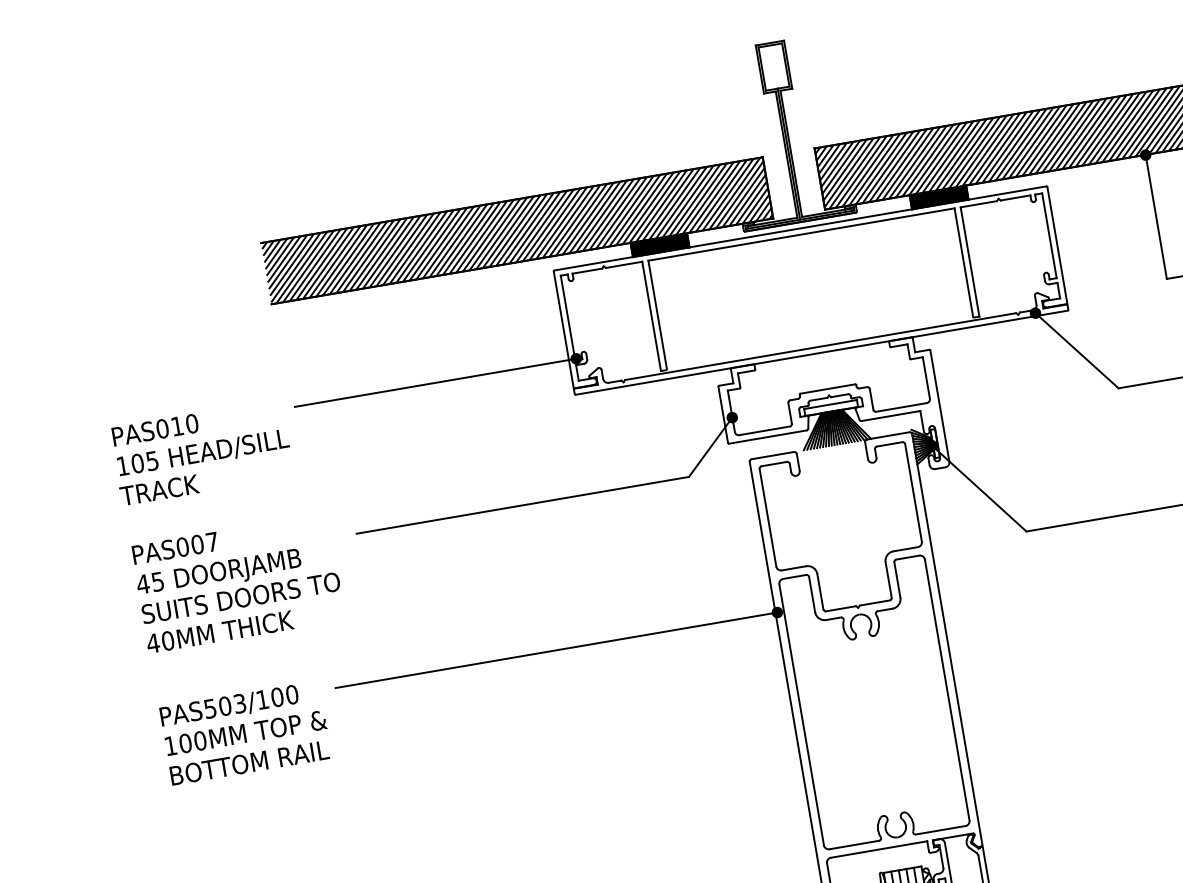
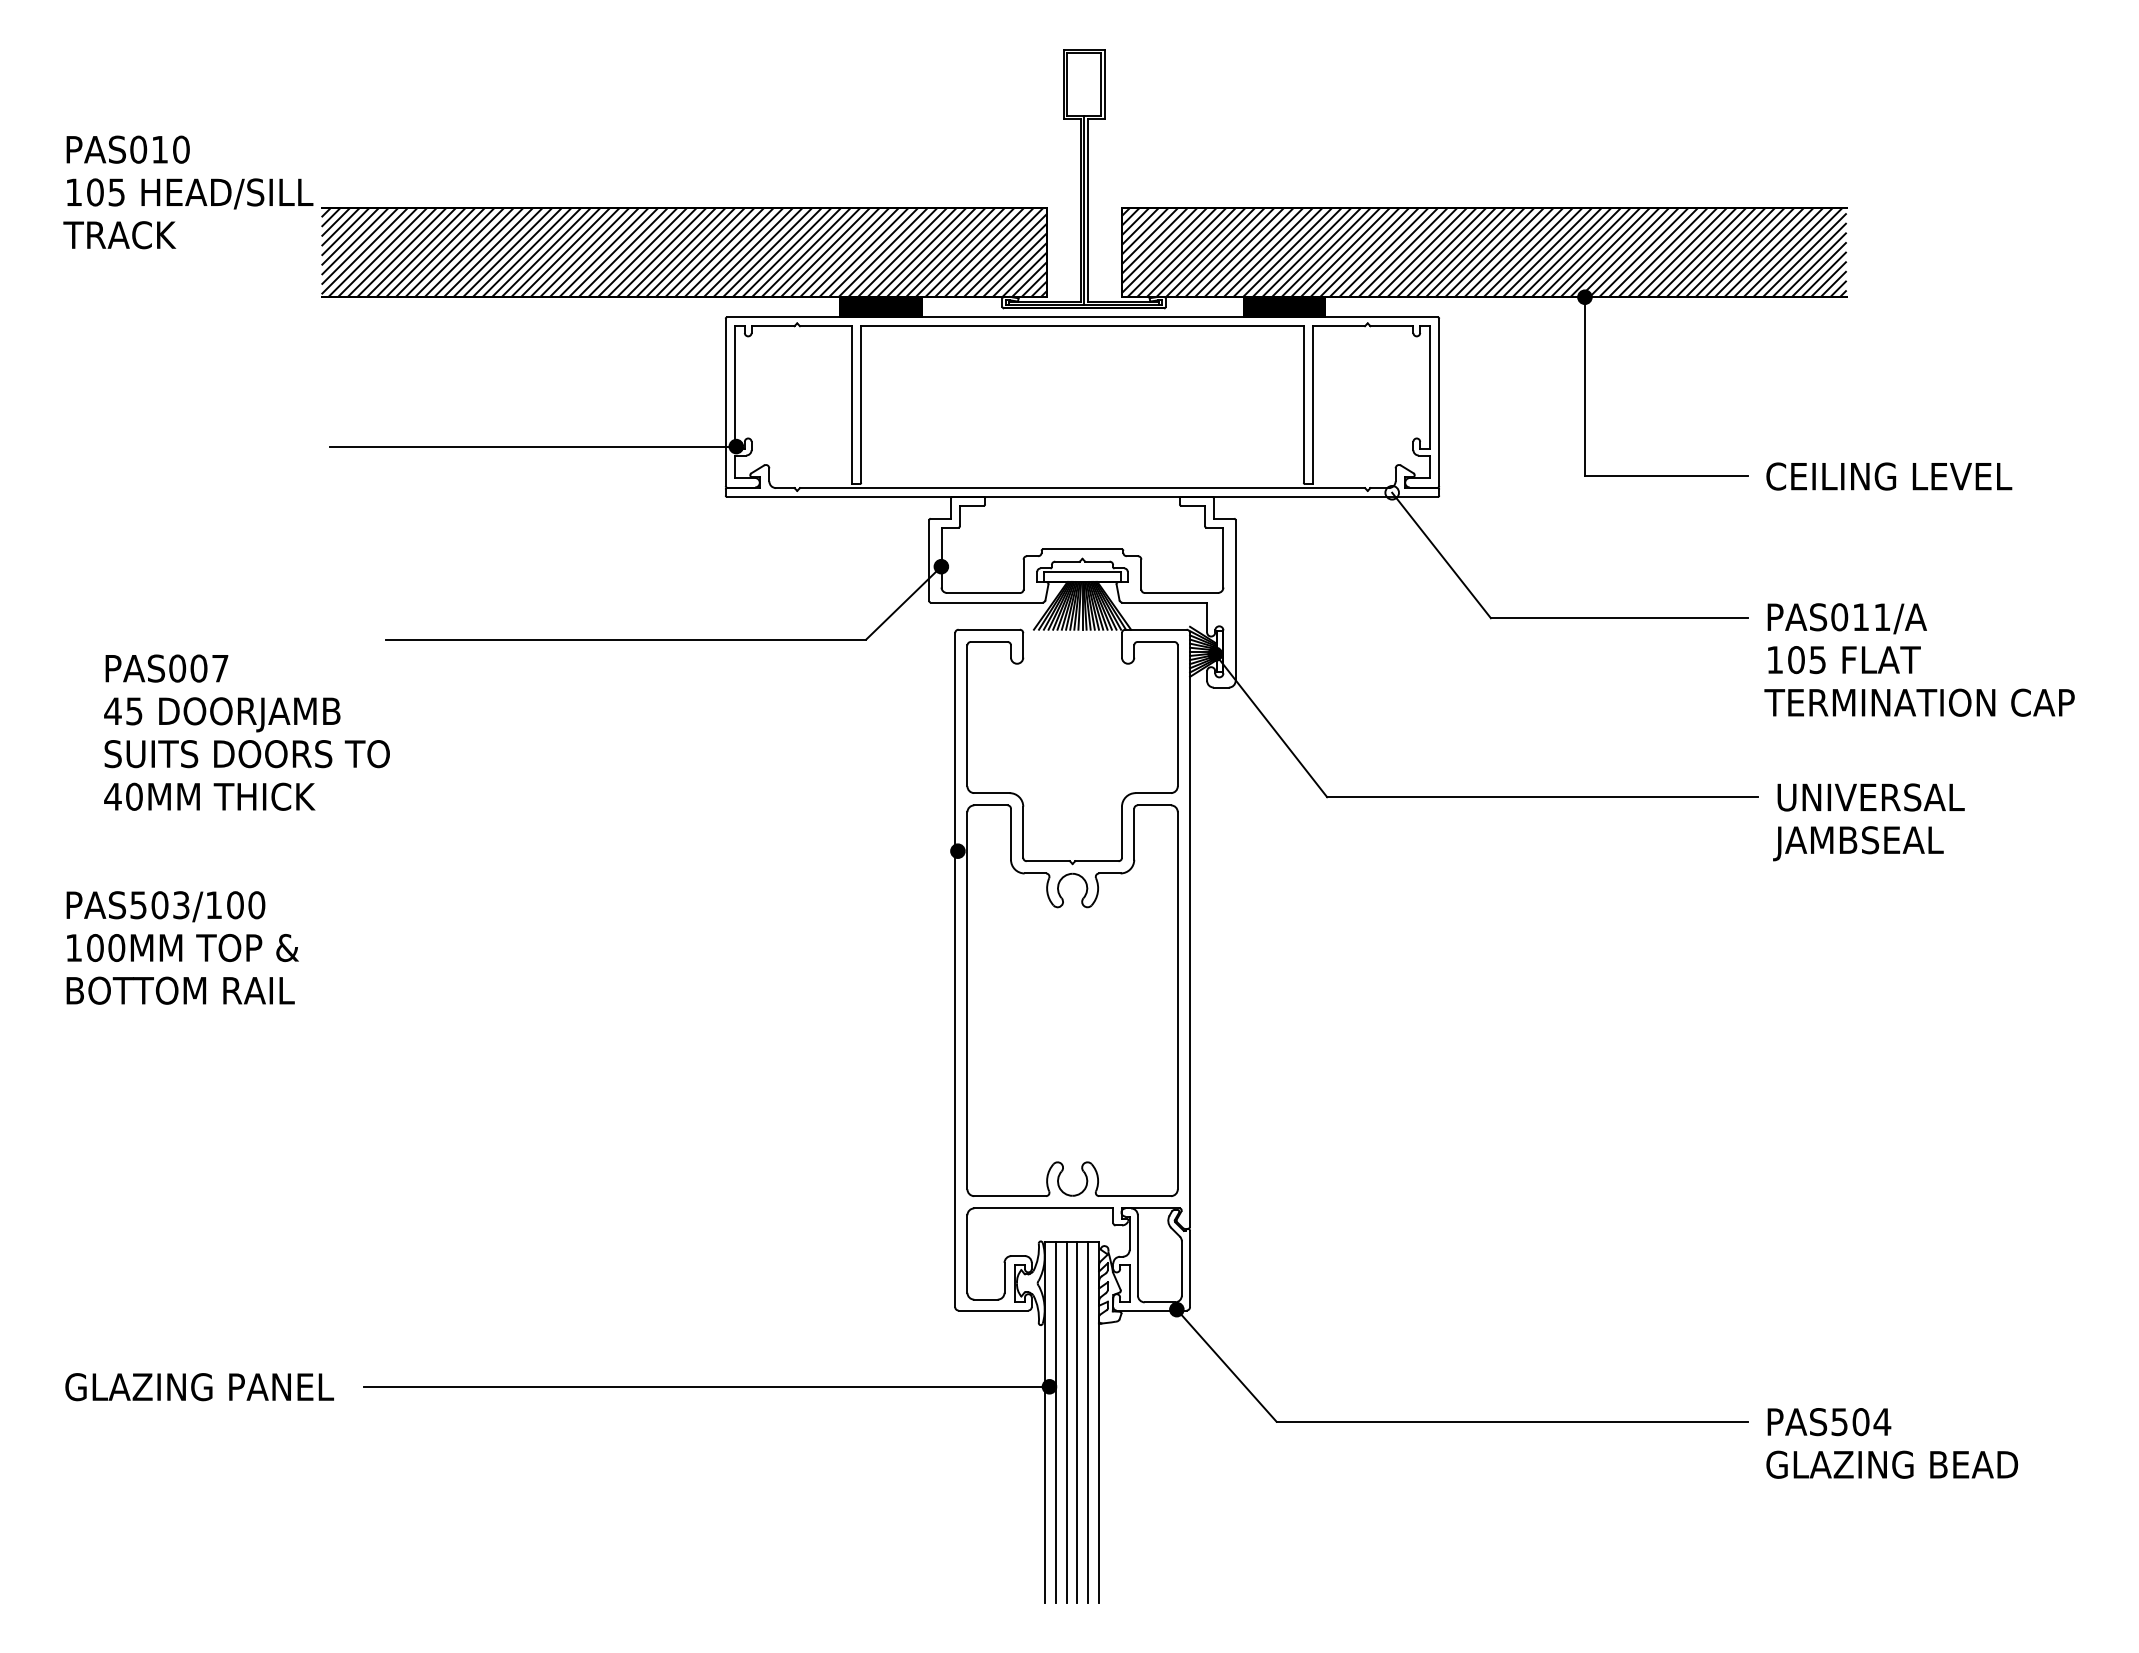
fill: (1035, 312) -> (1392, 492), removed
text: (202, 452) -> (188, 192), moved
text: (238, 583) -> (246, 732), moved
line: (556, 650) -> (638, 851), removed
text: (245, 732) -> (182, 947), moved

